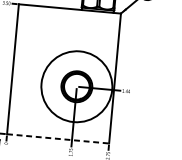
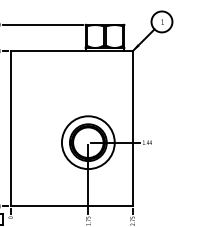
circle: (76, 86) -> (87, 142), size x0.62
line: (57, 138) -> (71, 206), dashed -> solid

